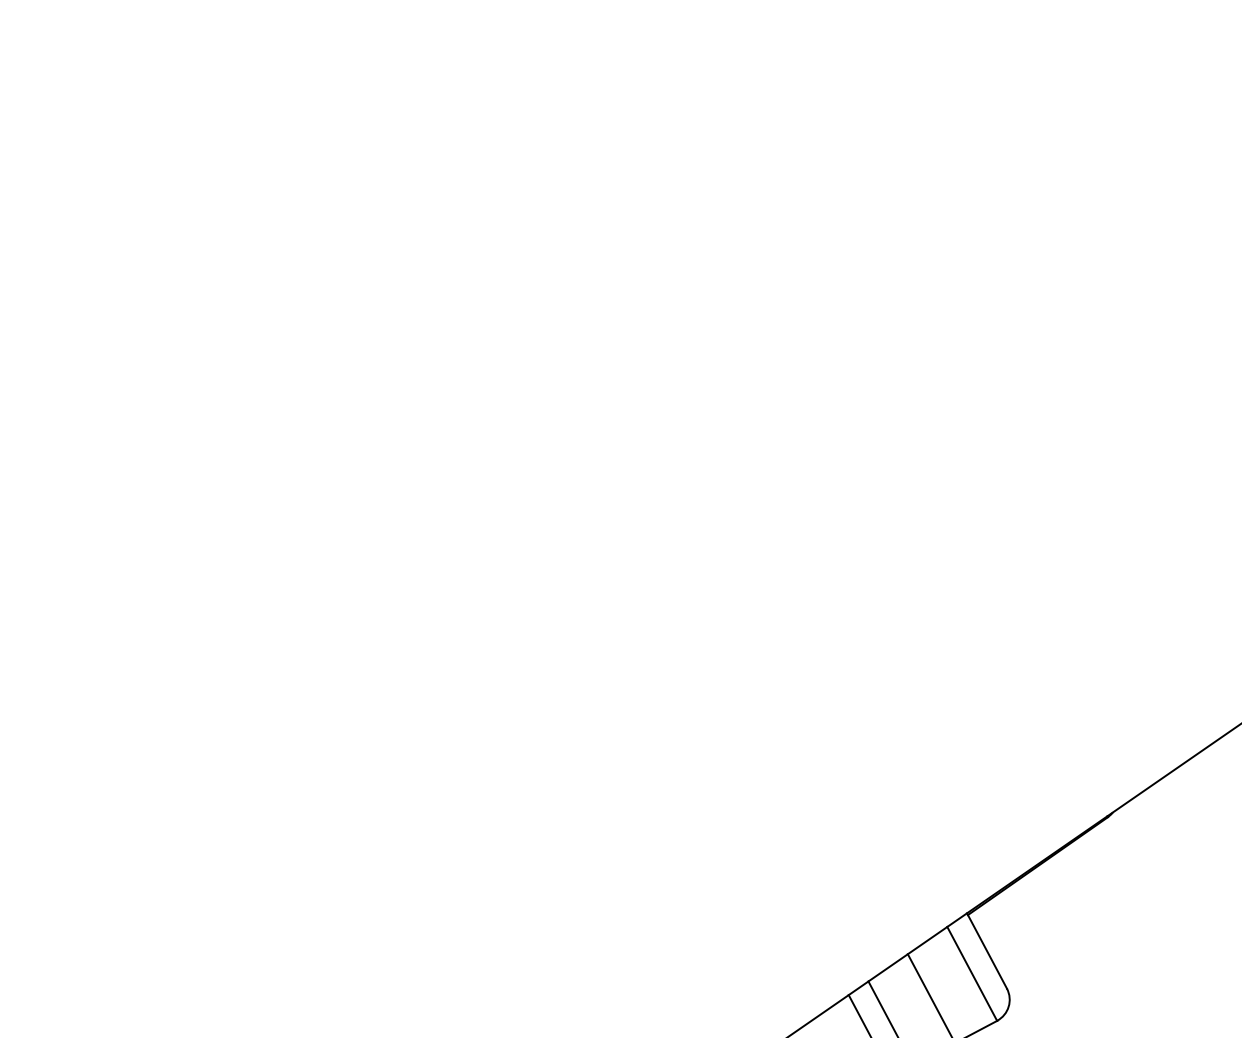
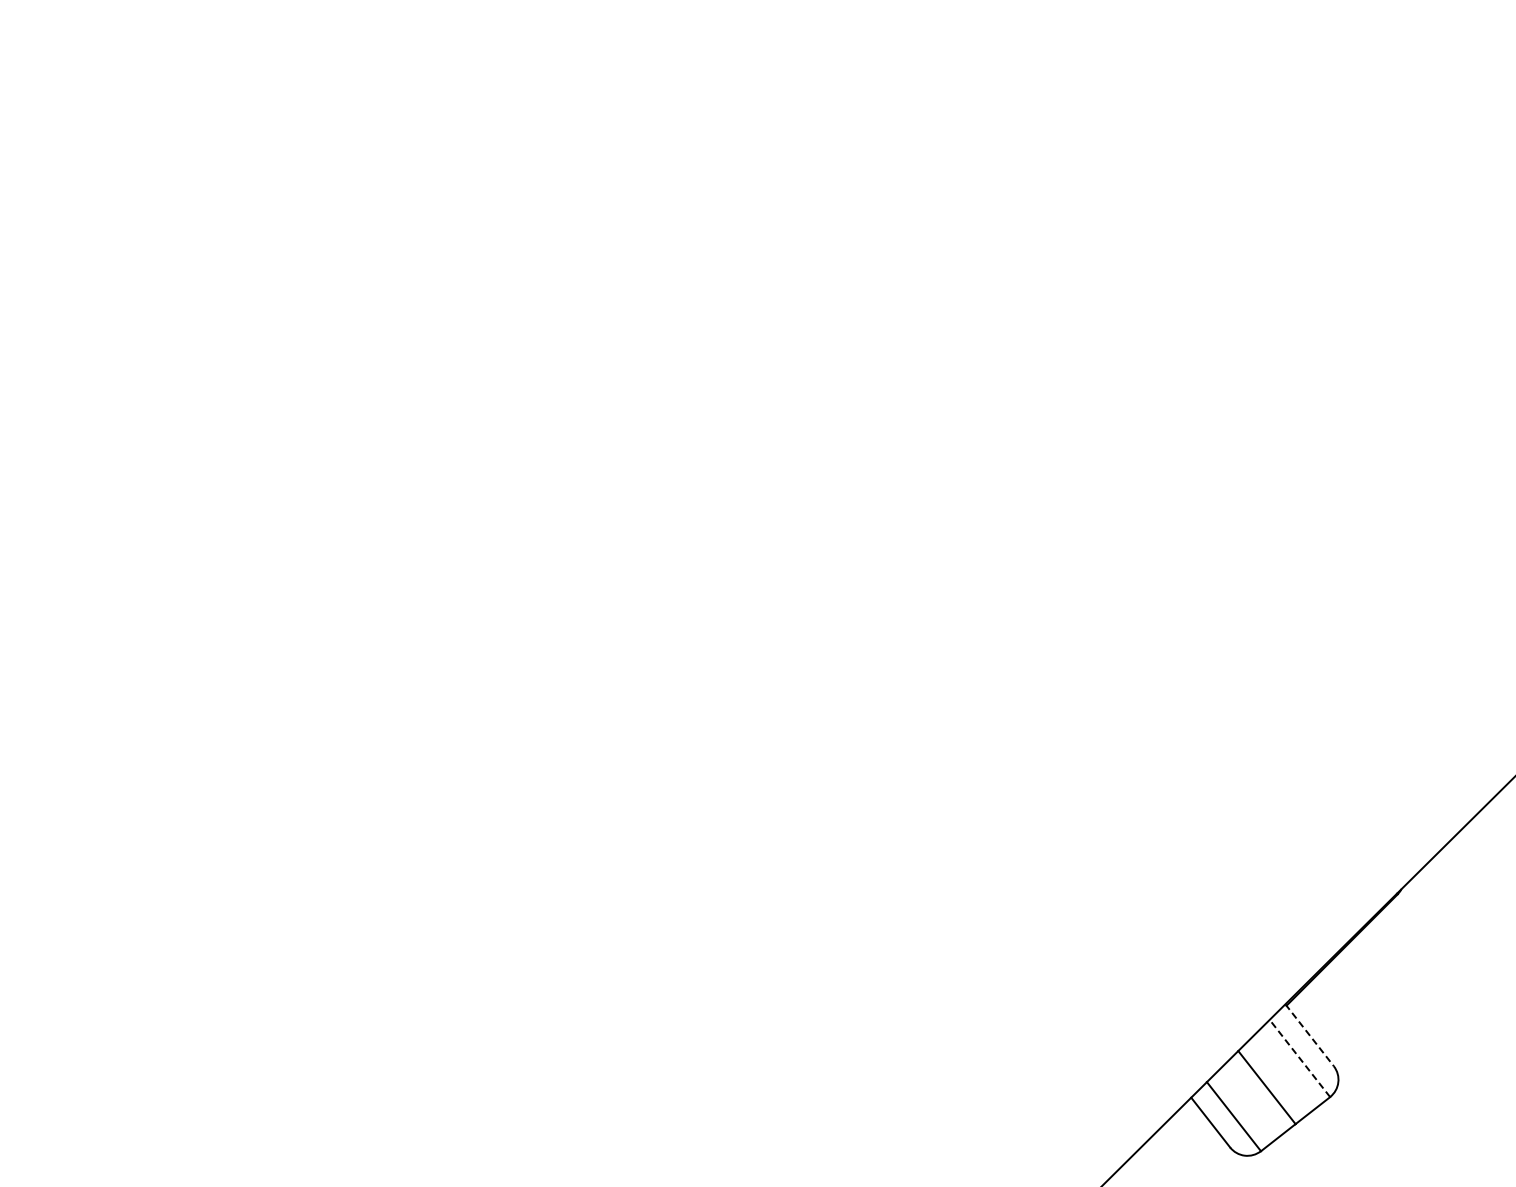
line: (986, 951) -> (1309, 1035), solid -> dashed
line: (971, 973) -> (1299, 1058), solid -> dashed

